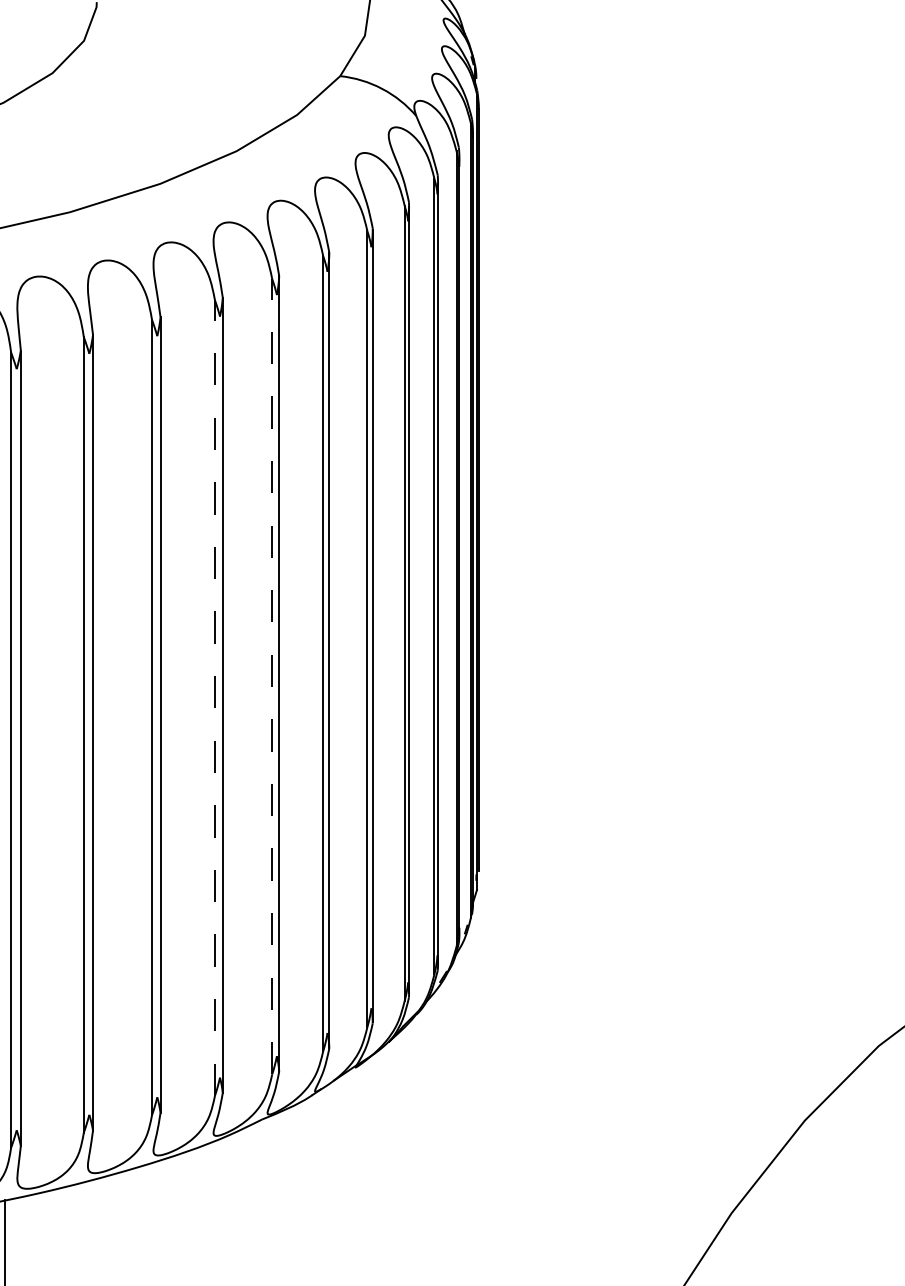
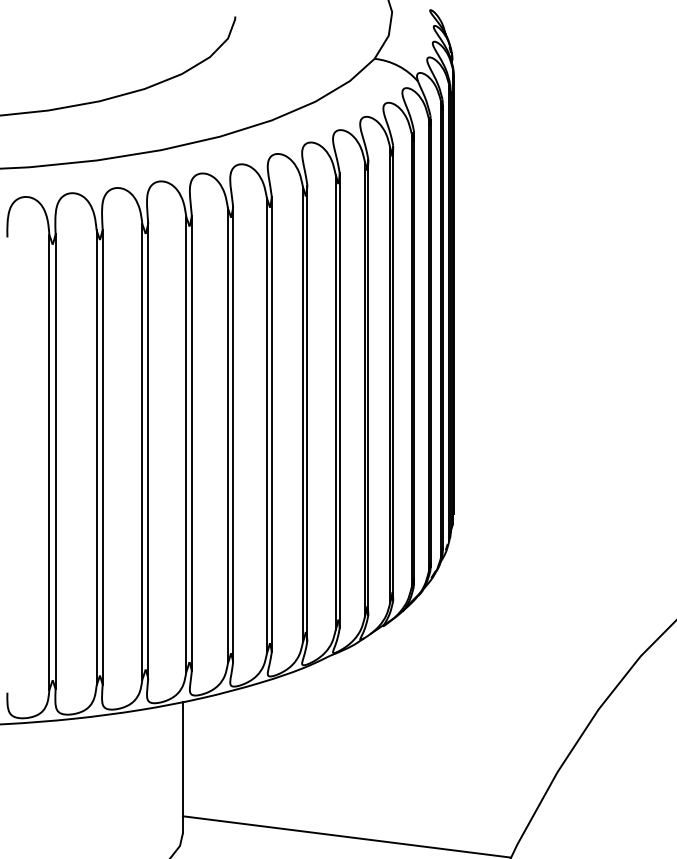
line: (271, 676) -> (335, 402), dashed -> solid
line: (214, 697) -> (302, 414), dashed -> solid

